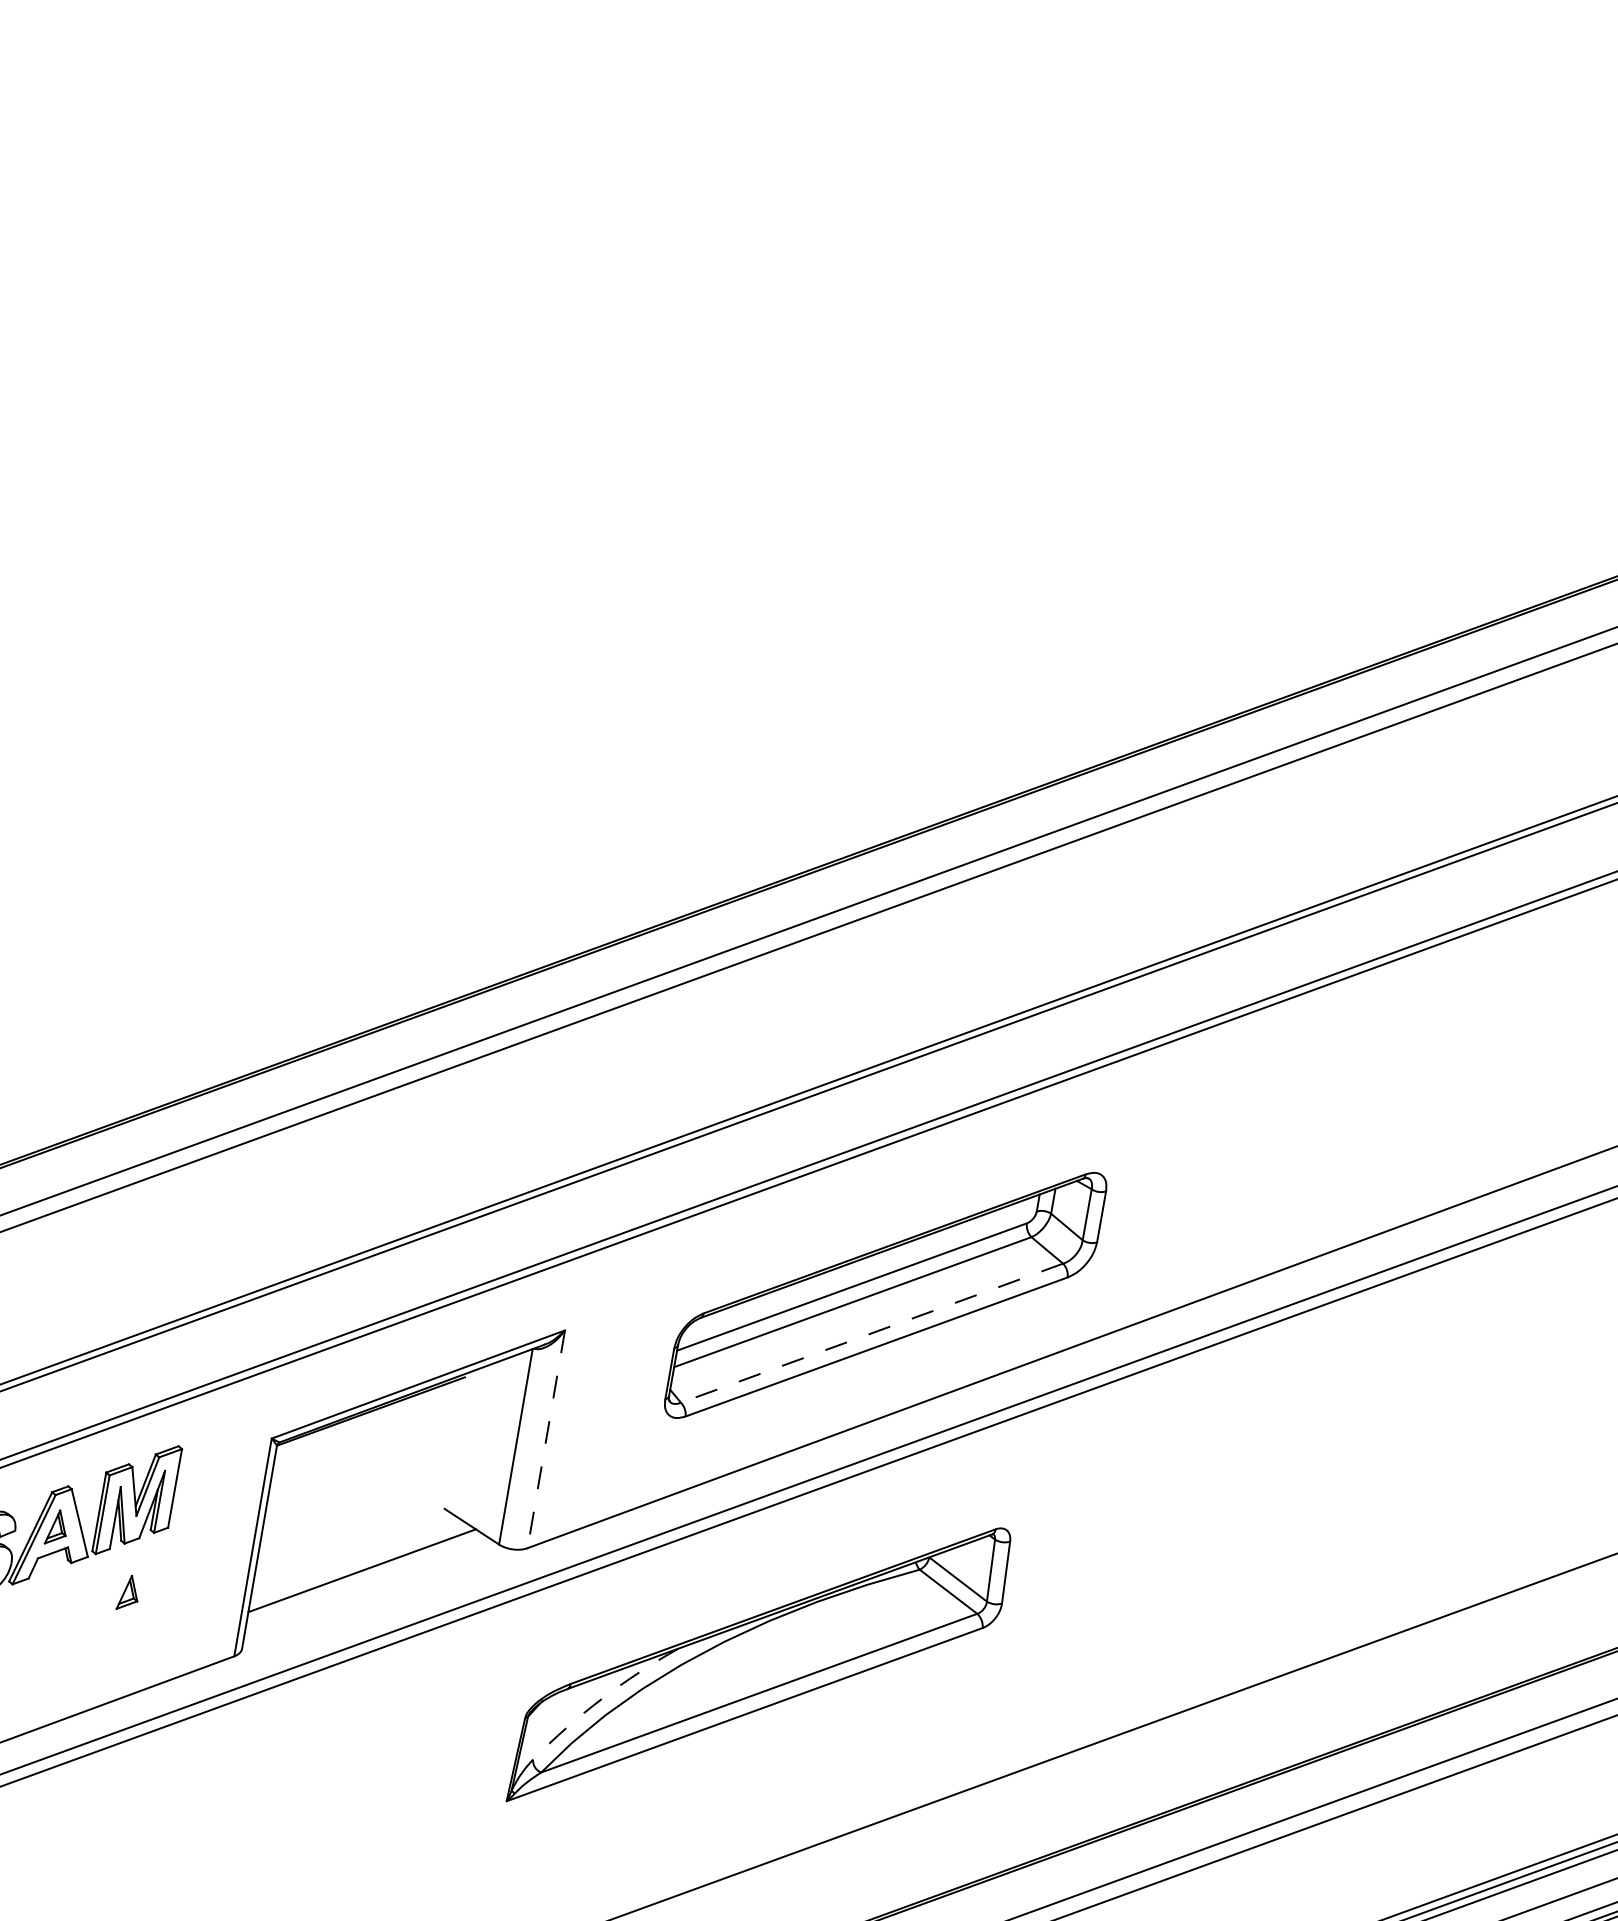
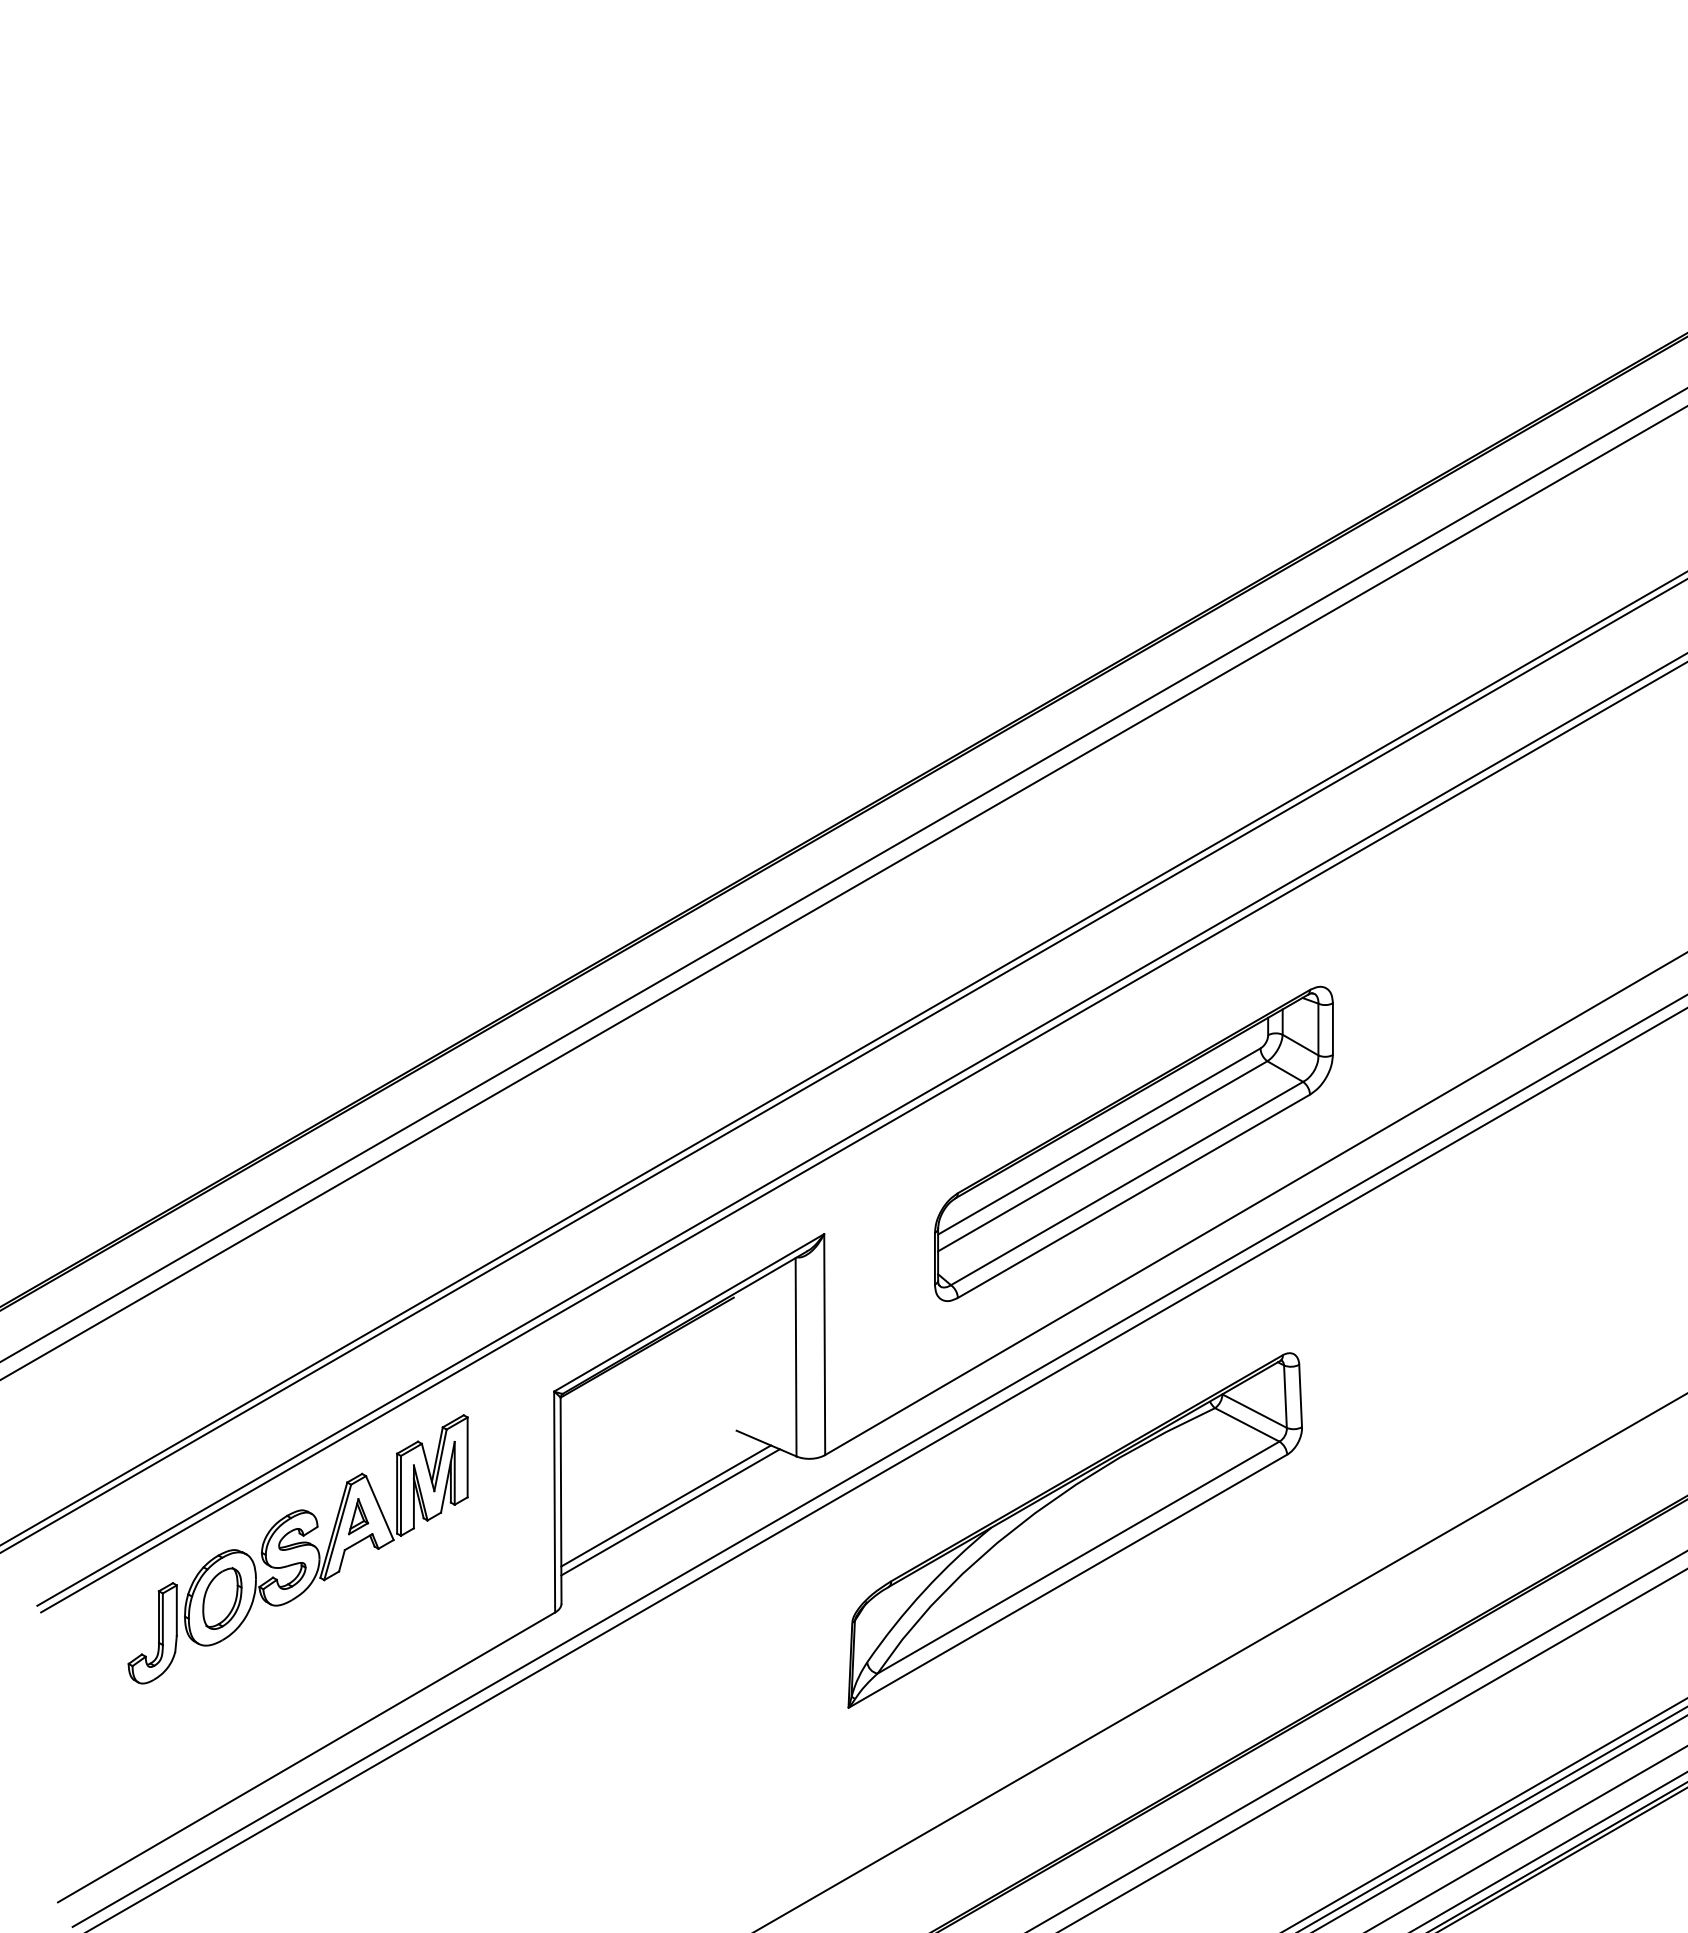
line: (871, 1333) -> (1126, 1183), dashed -> solid
line: (545, 1440) -> (824, 1345), dashed -> solid
line: (365, 1577) -> (670, 1512), added
part: (129, 1593) -> (440, 1568), removed
arc: (601, 1698) -> (924, 1590), dashed -> solid

